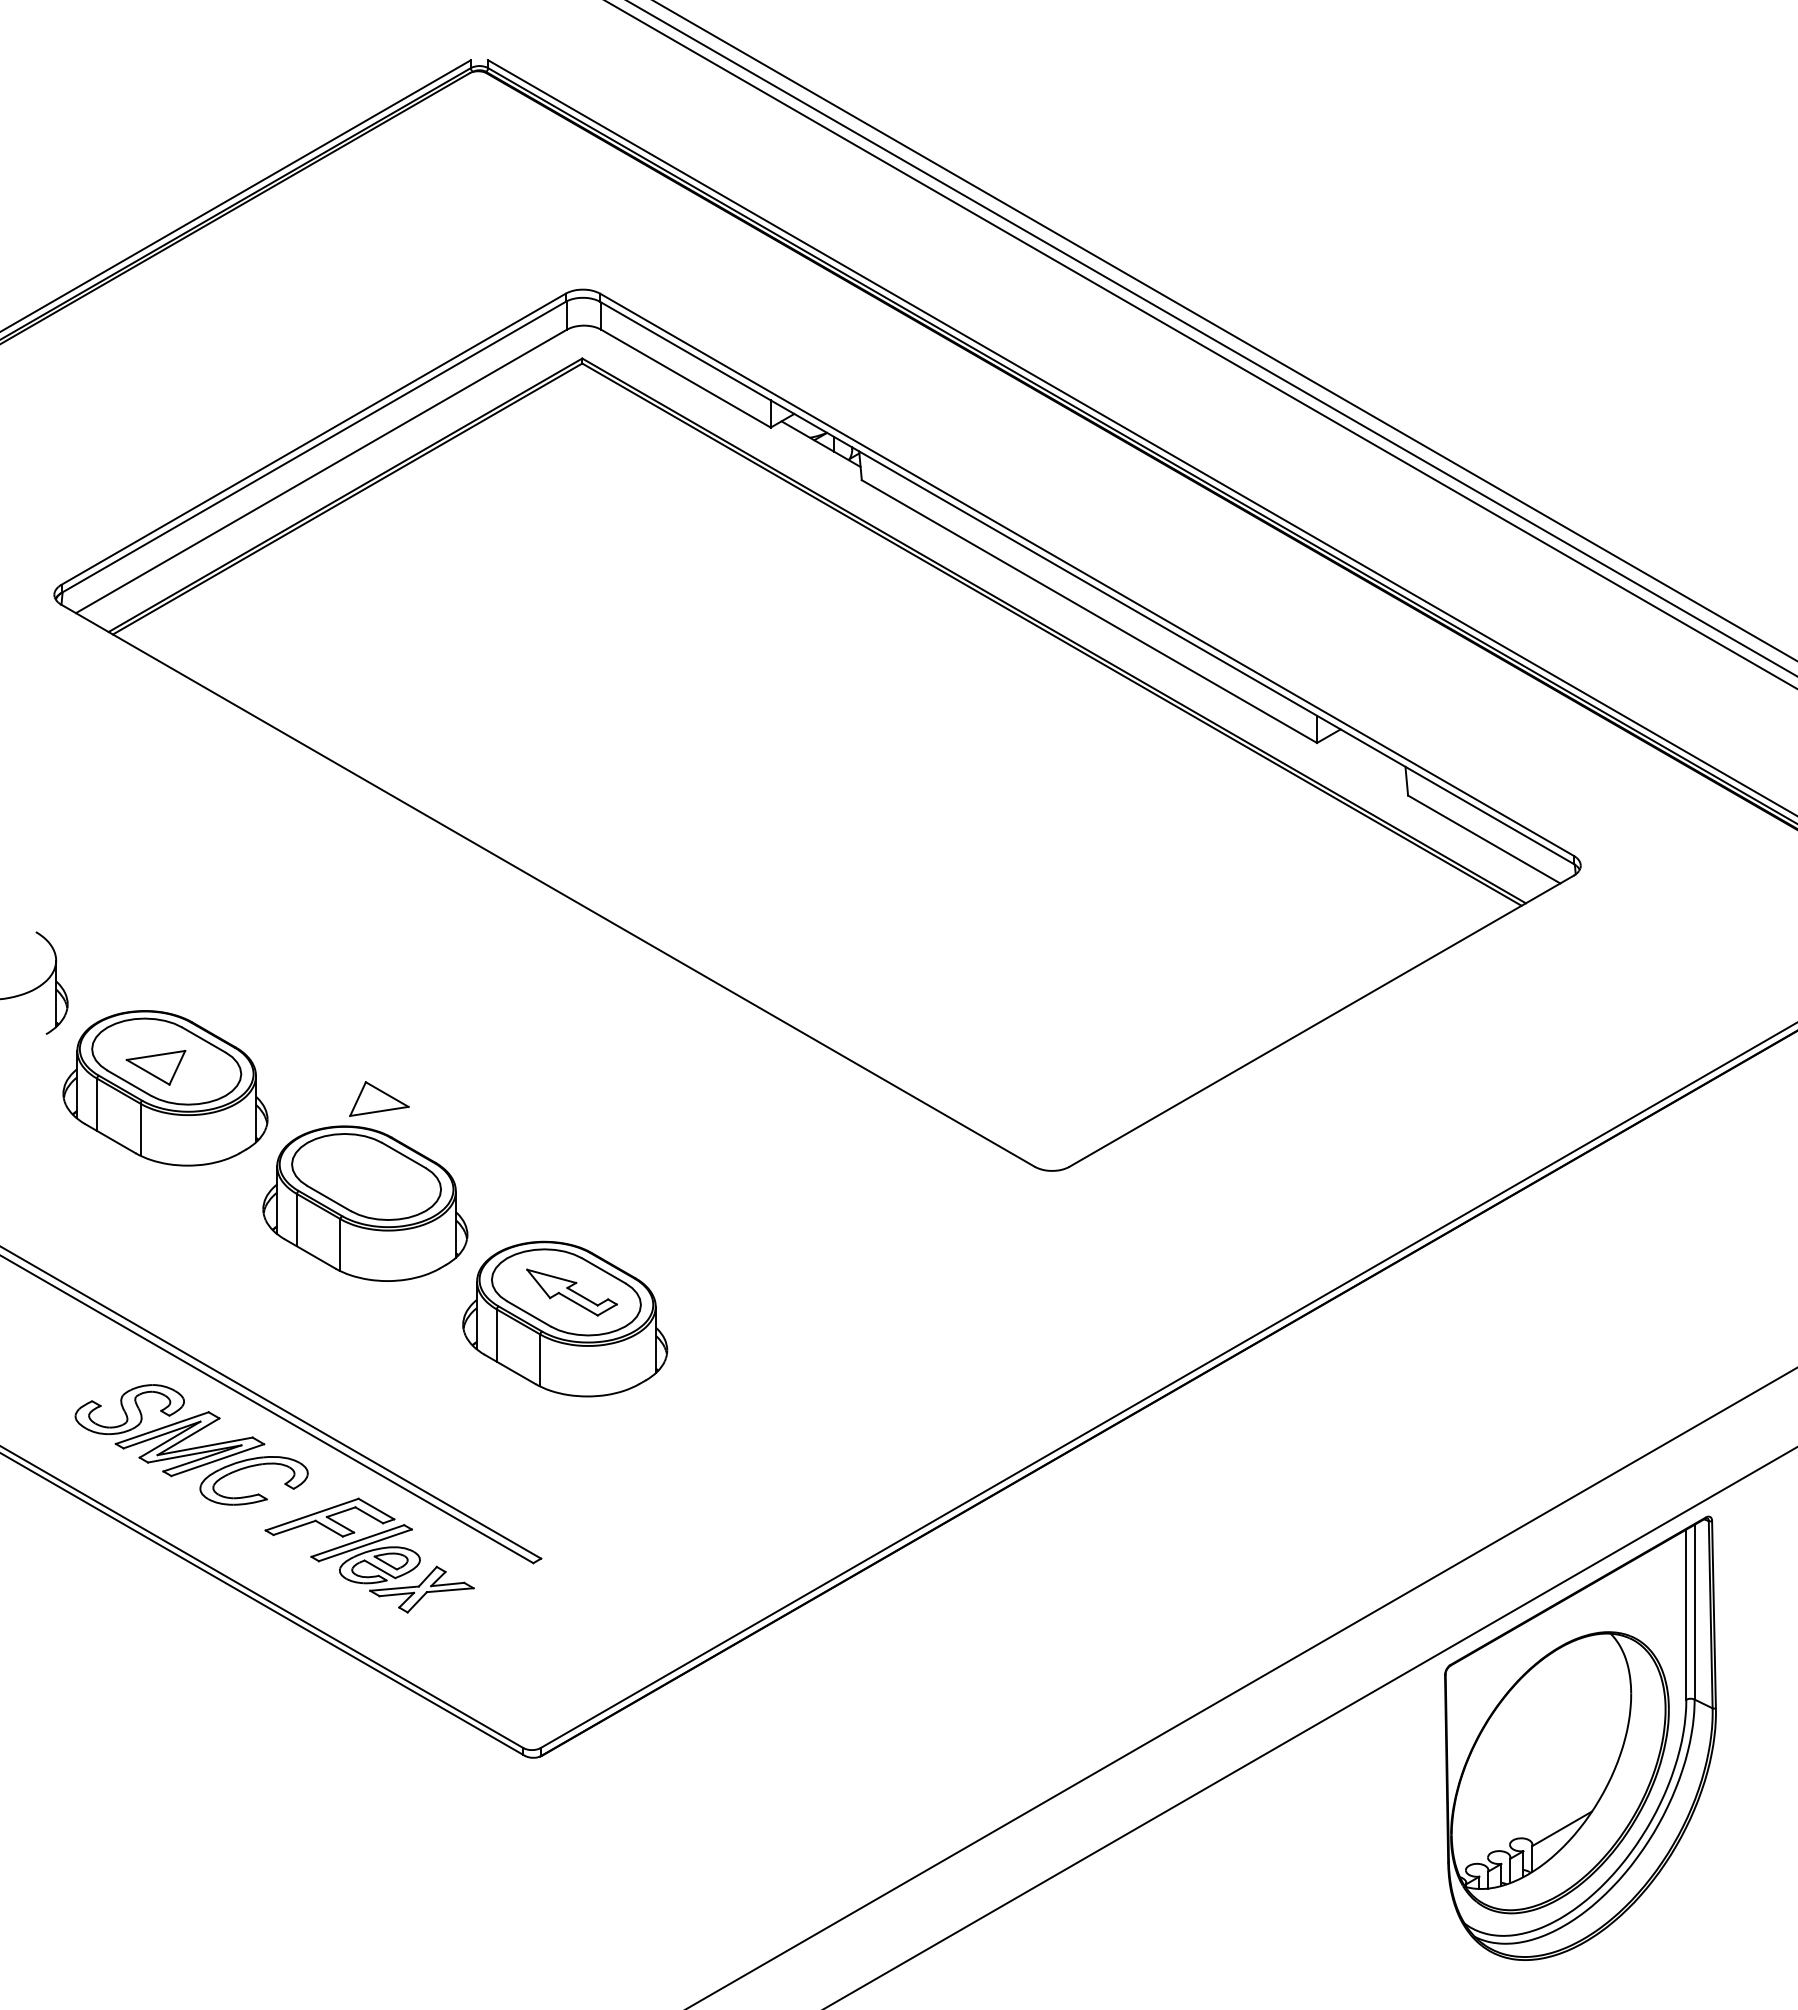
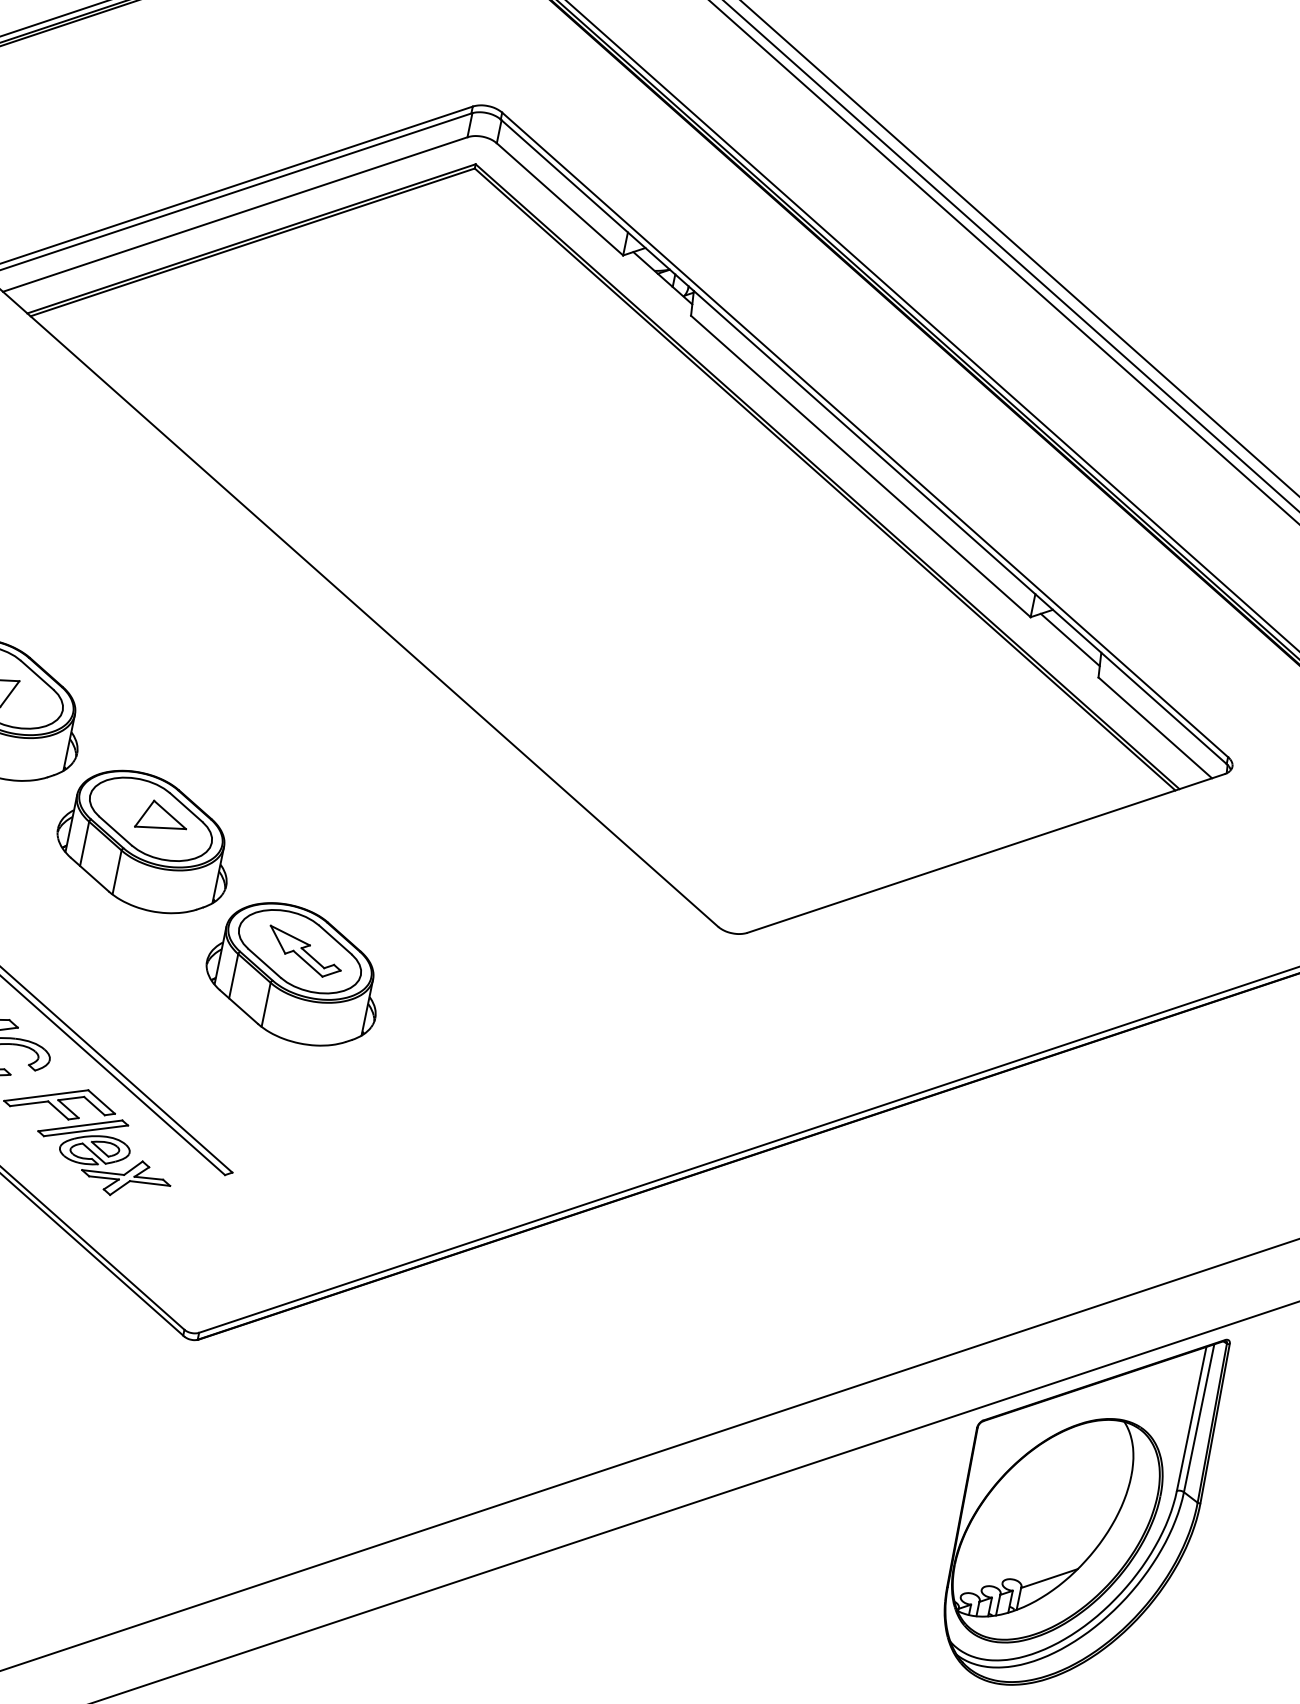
line: (1366, 759) -> (1069, 639), added
part: (379, 1098) -> (162, 816), moved

